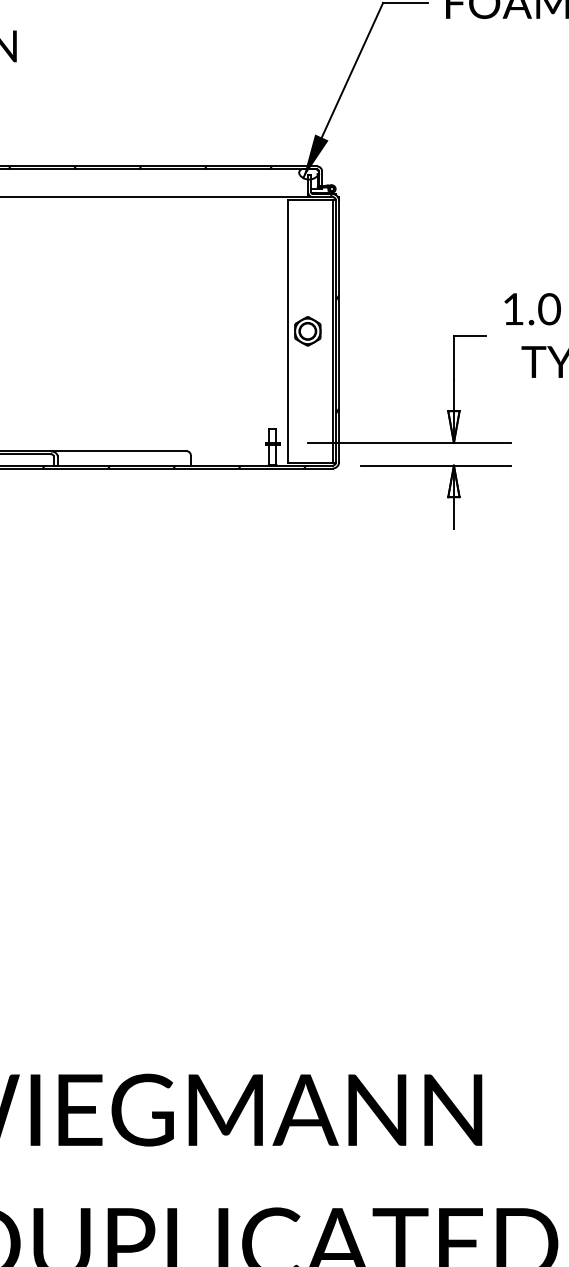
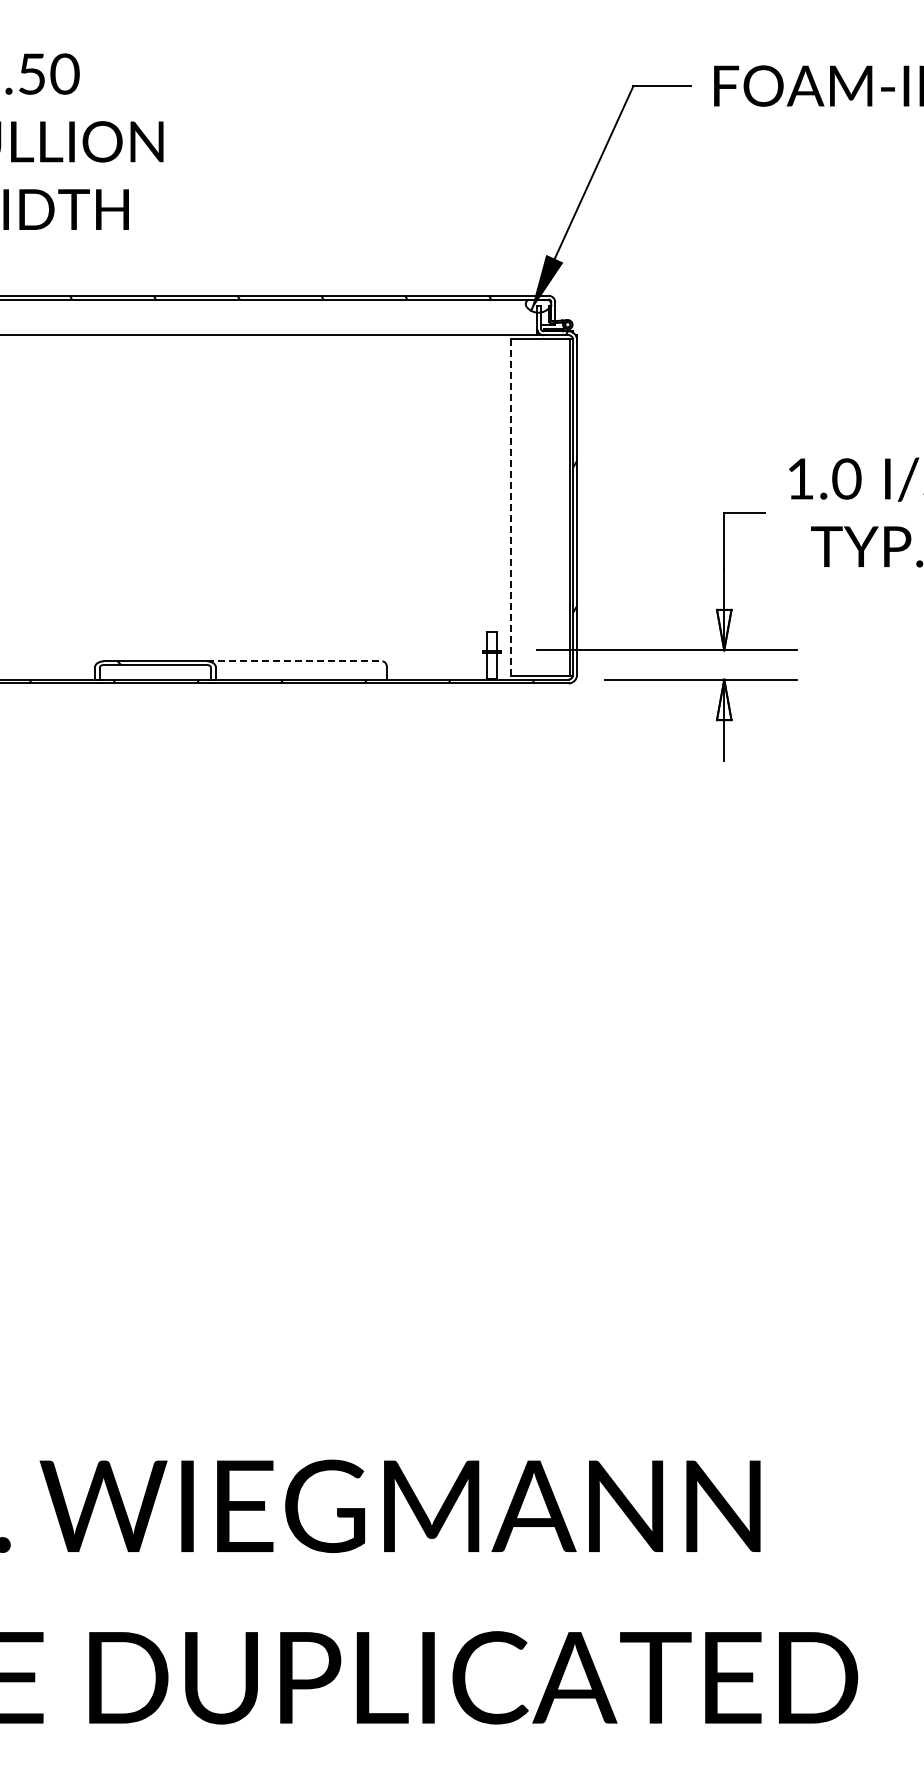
line: (288, 331) -> (511, 507), solid -> dashed
part: (307, 331) -> (536, 507), removed
line: (118, 451) -> (294, 661), solid -> dashed

